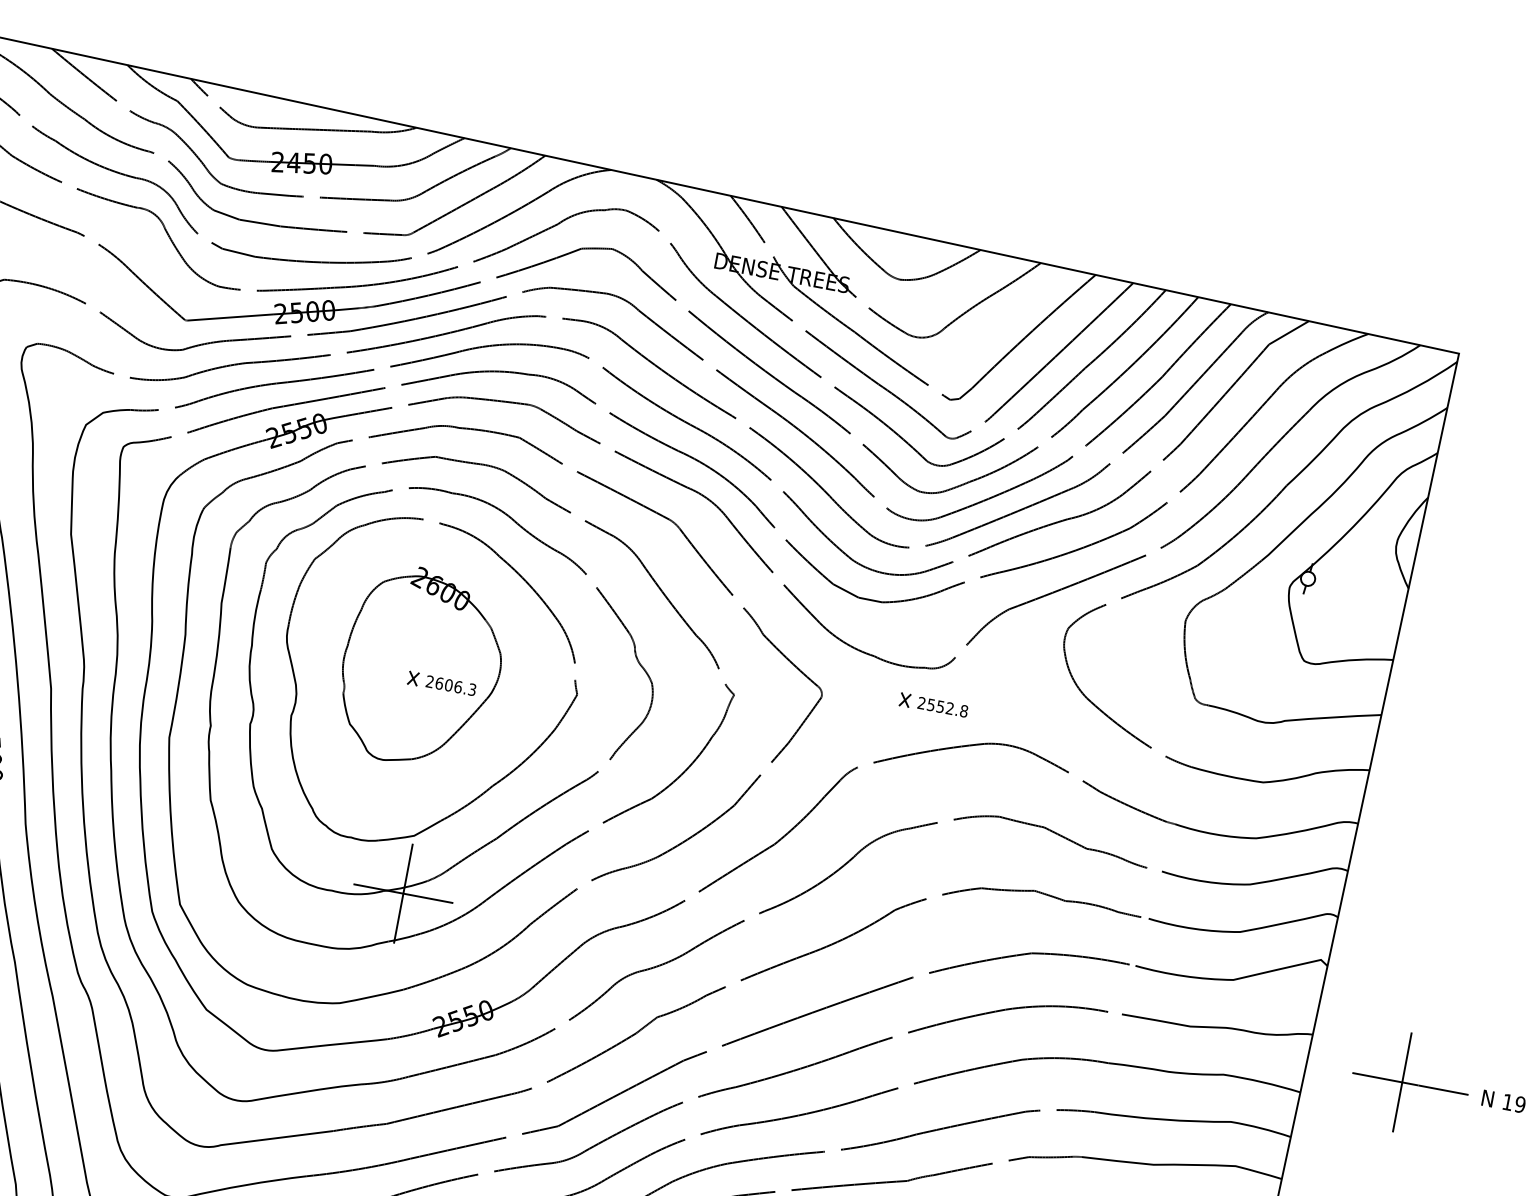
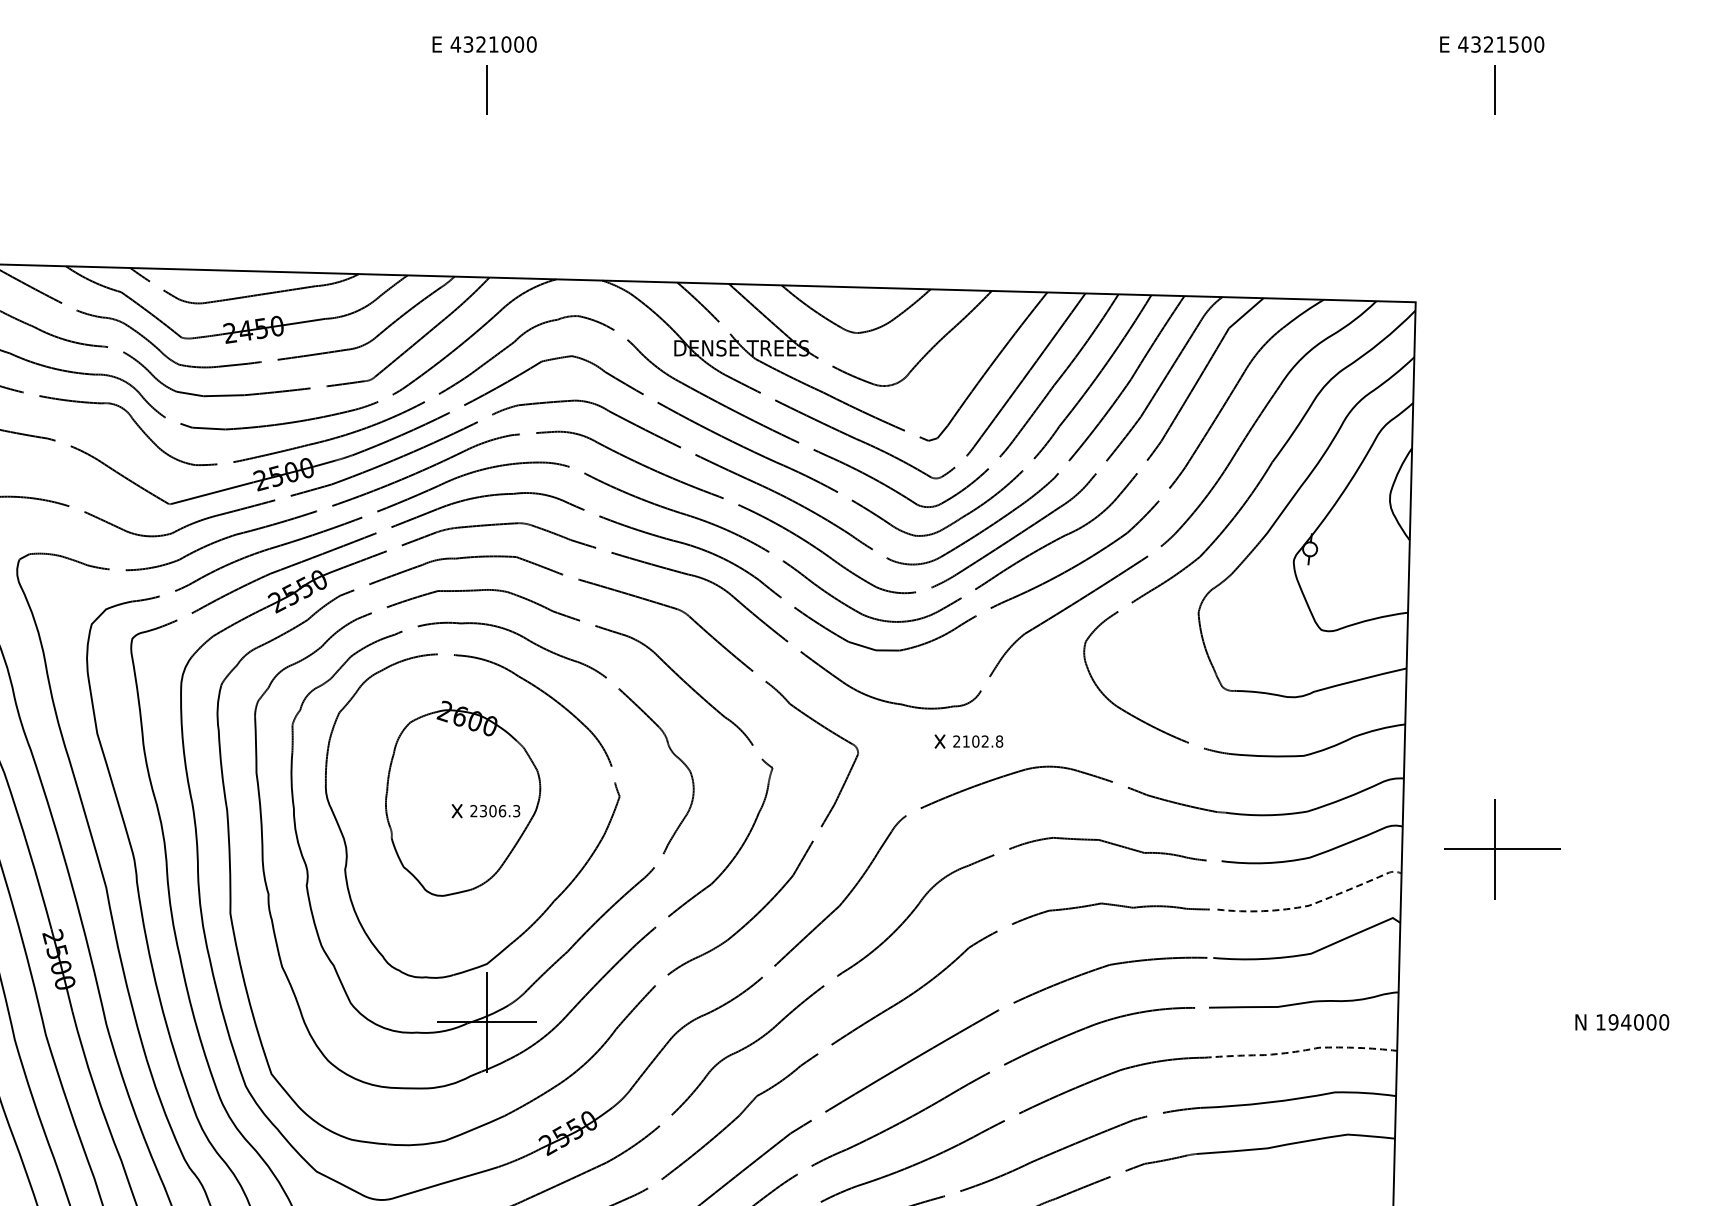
text: (439, 683) -> (483, 811), 2606.3 -> 2306.3
text: (935, 705) -> (970, 741), 2552.8 -> 2102.8
line: (1243, 931) -> (1312, 904), solid -> dashed
line: (1203, 1074) -> (1299, 1051), solid -> dashed
part: (1410, 1084) -> (1502, 849), moved

